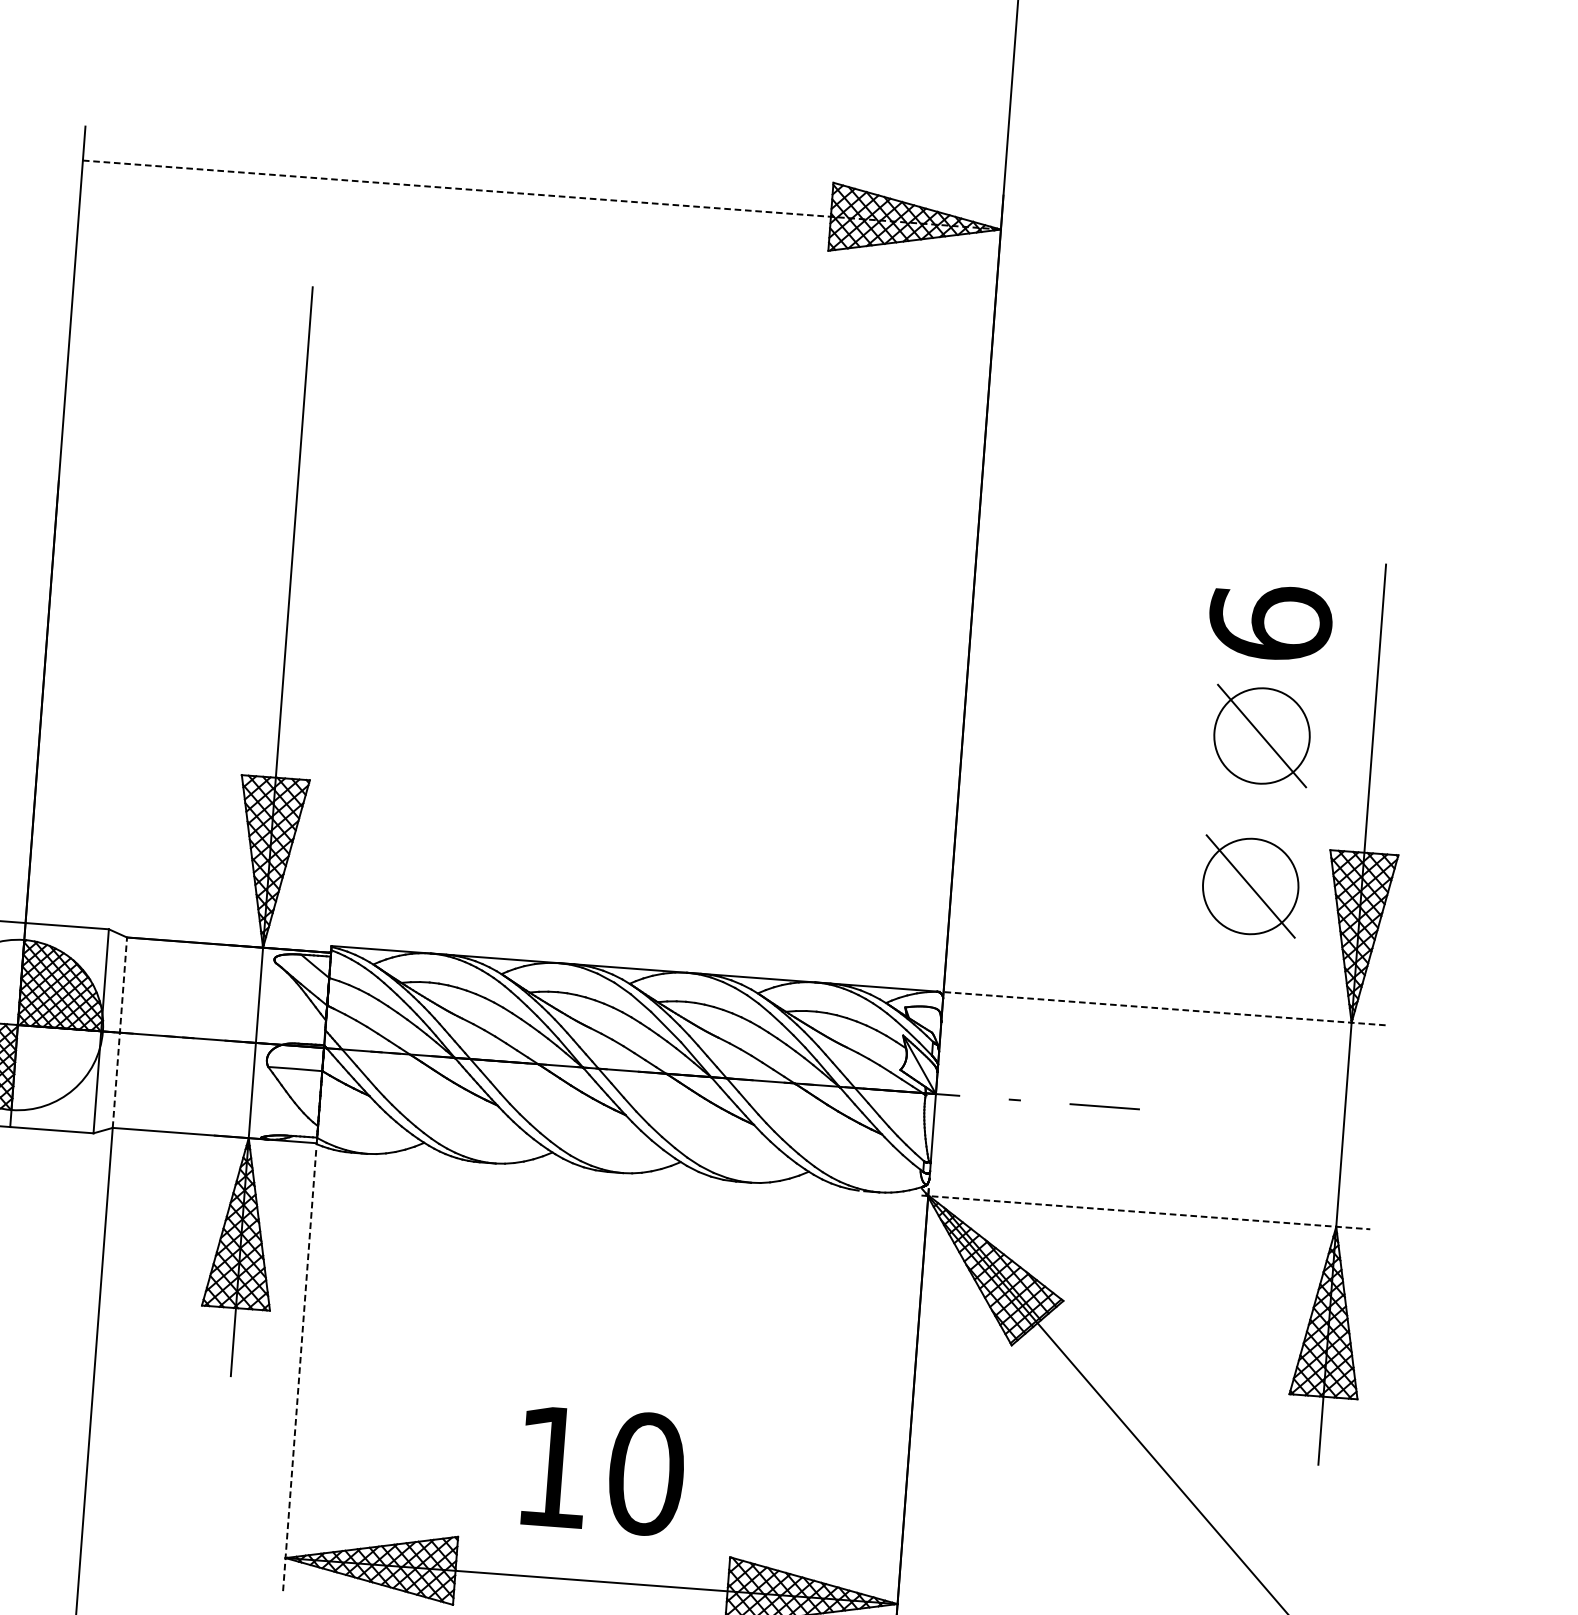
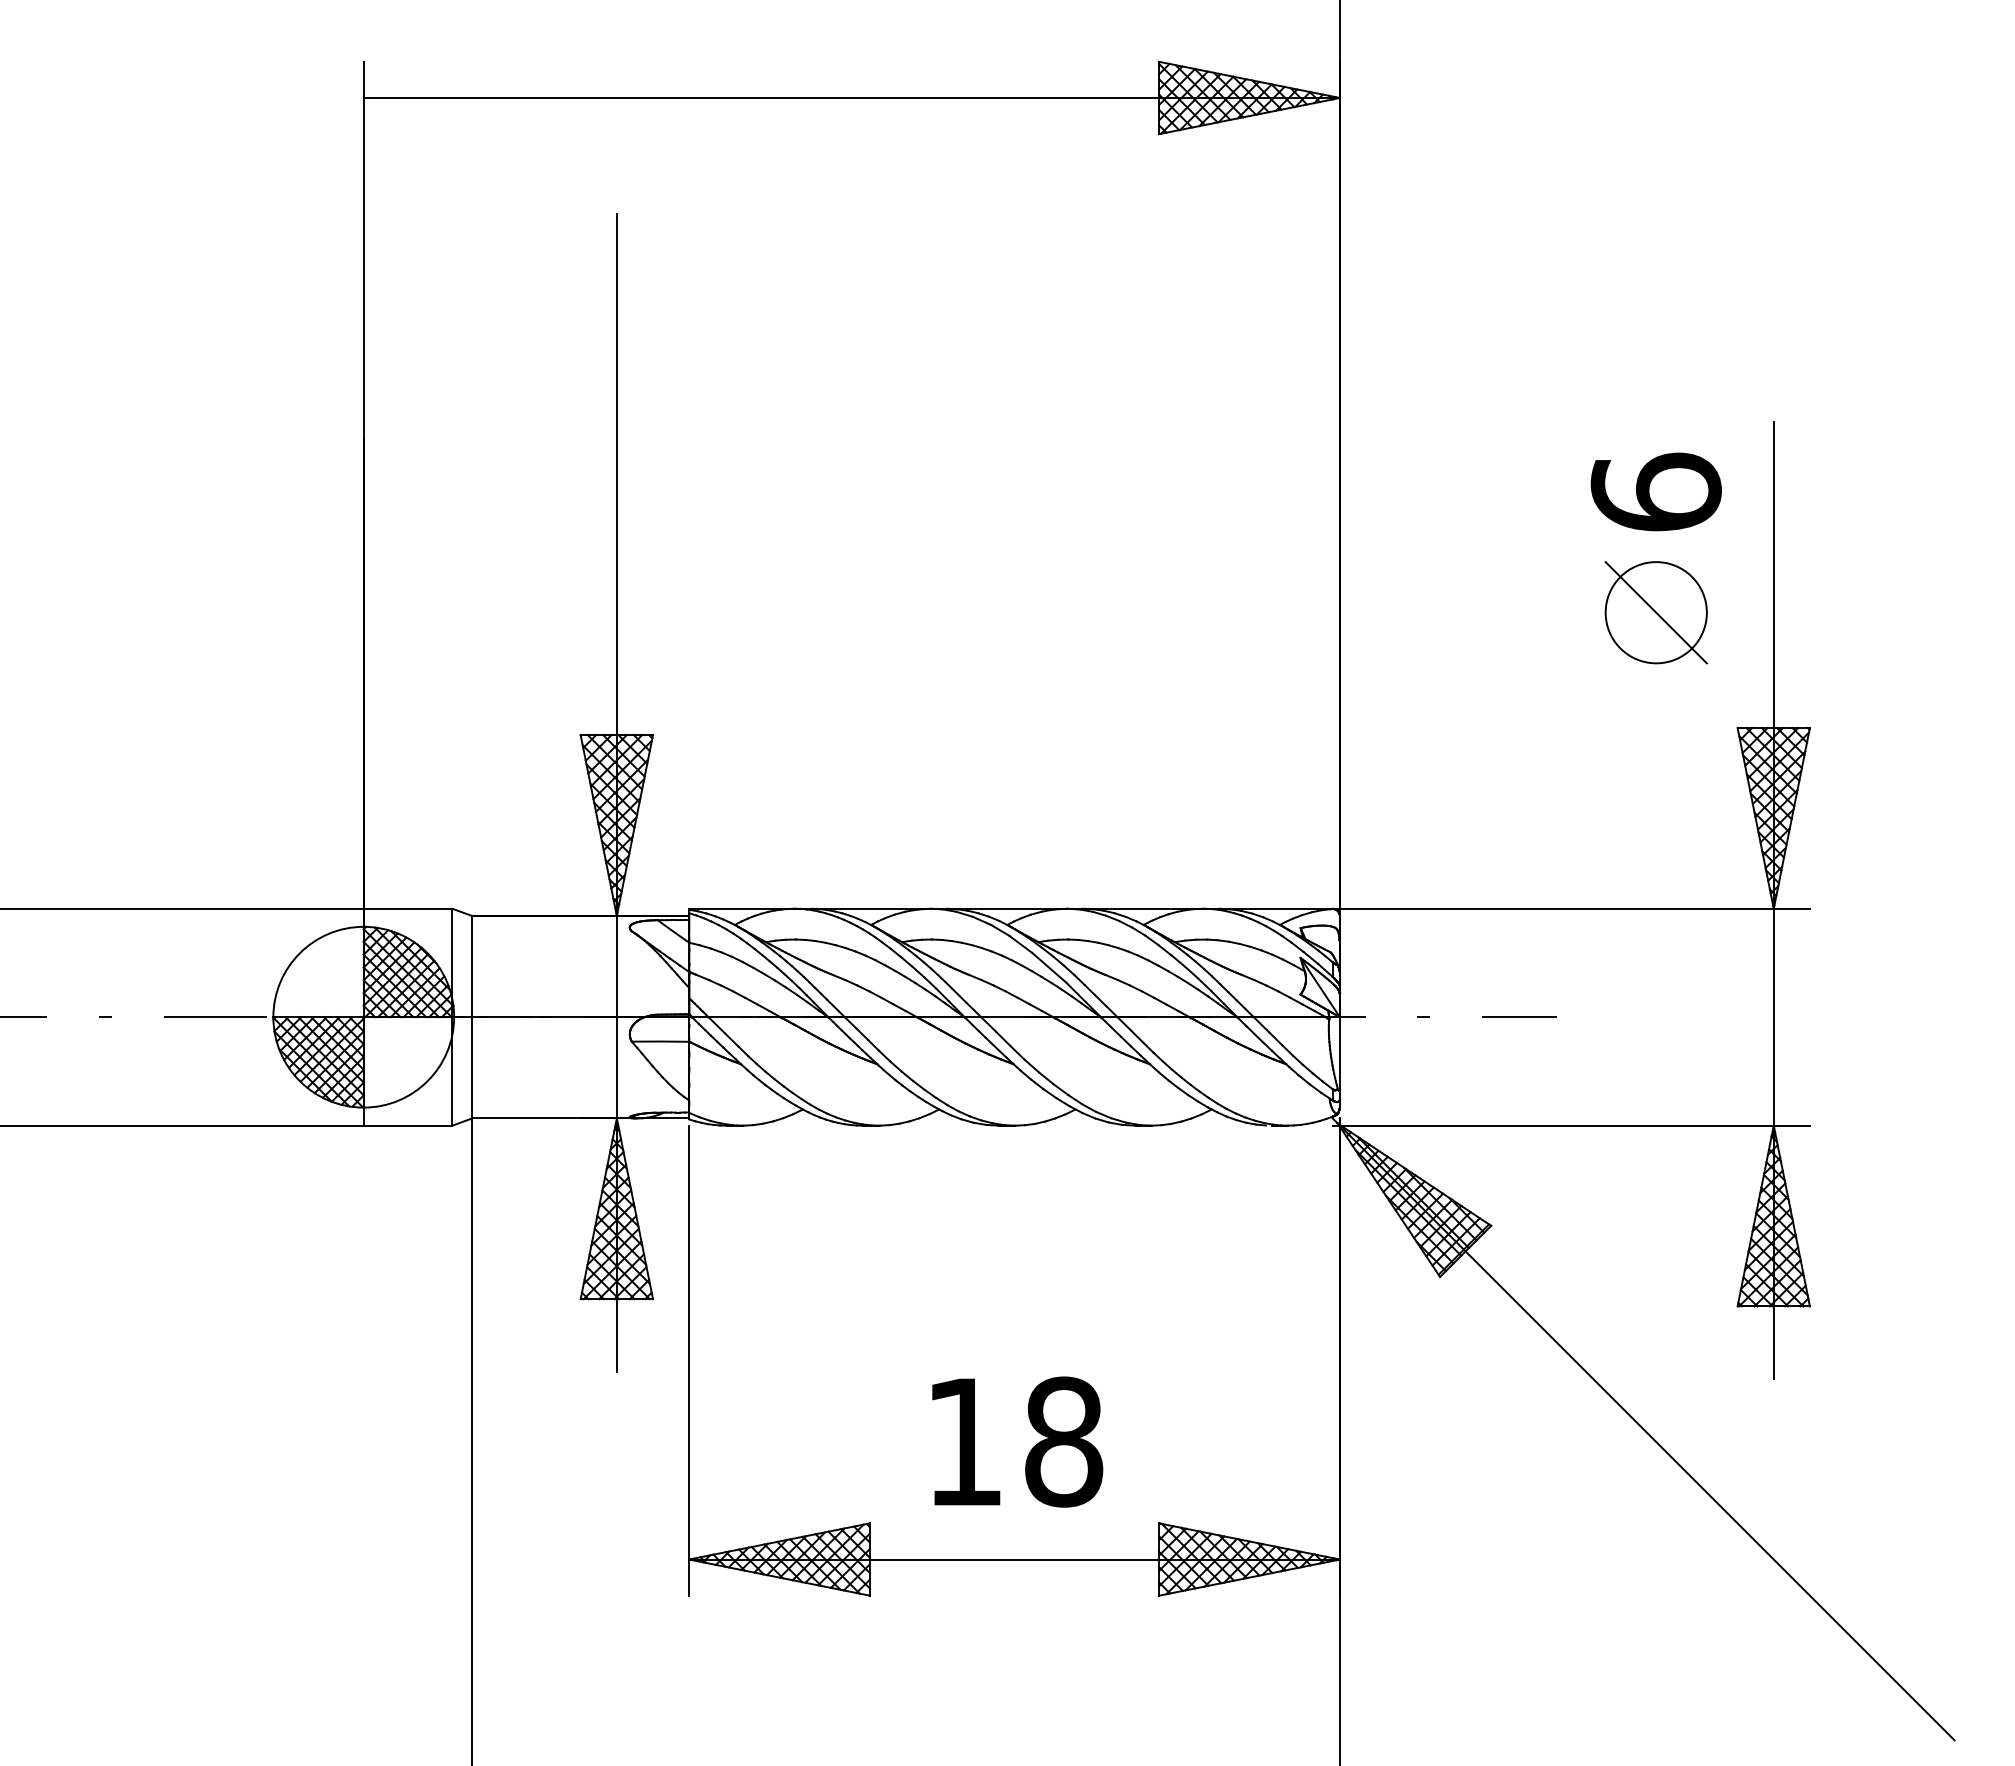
line: (542, 195) -> (852, 98), dashed -> solid
part: (1250, 886) -> (1655, 772), removed
line: (1161, 1008) -> (1571, 908), dashed -> solid
line: (120, 1032) -> (472, 1016), dashed -> solid
line: (1146, 1212) -> (1571, 1125), dashed -> solid
line: (299, 1371) -> (689, 1361), dashed -> solid
text: (645, 1473) -> (1063, 1441), 10 -> 18

